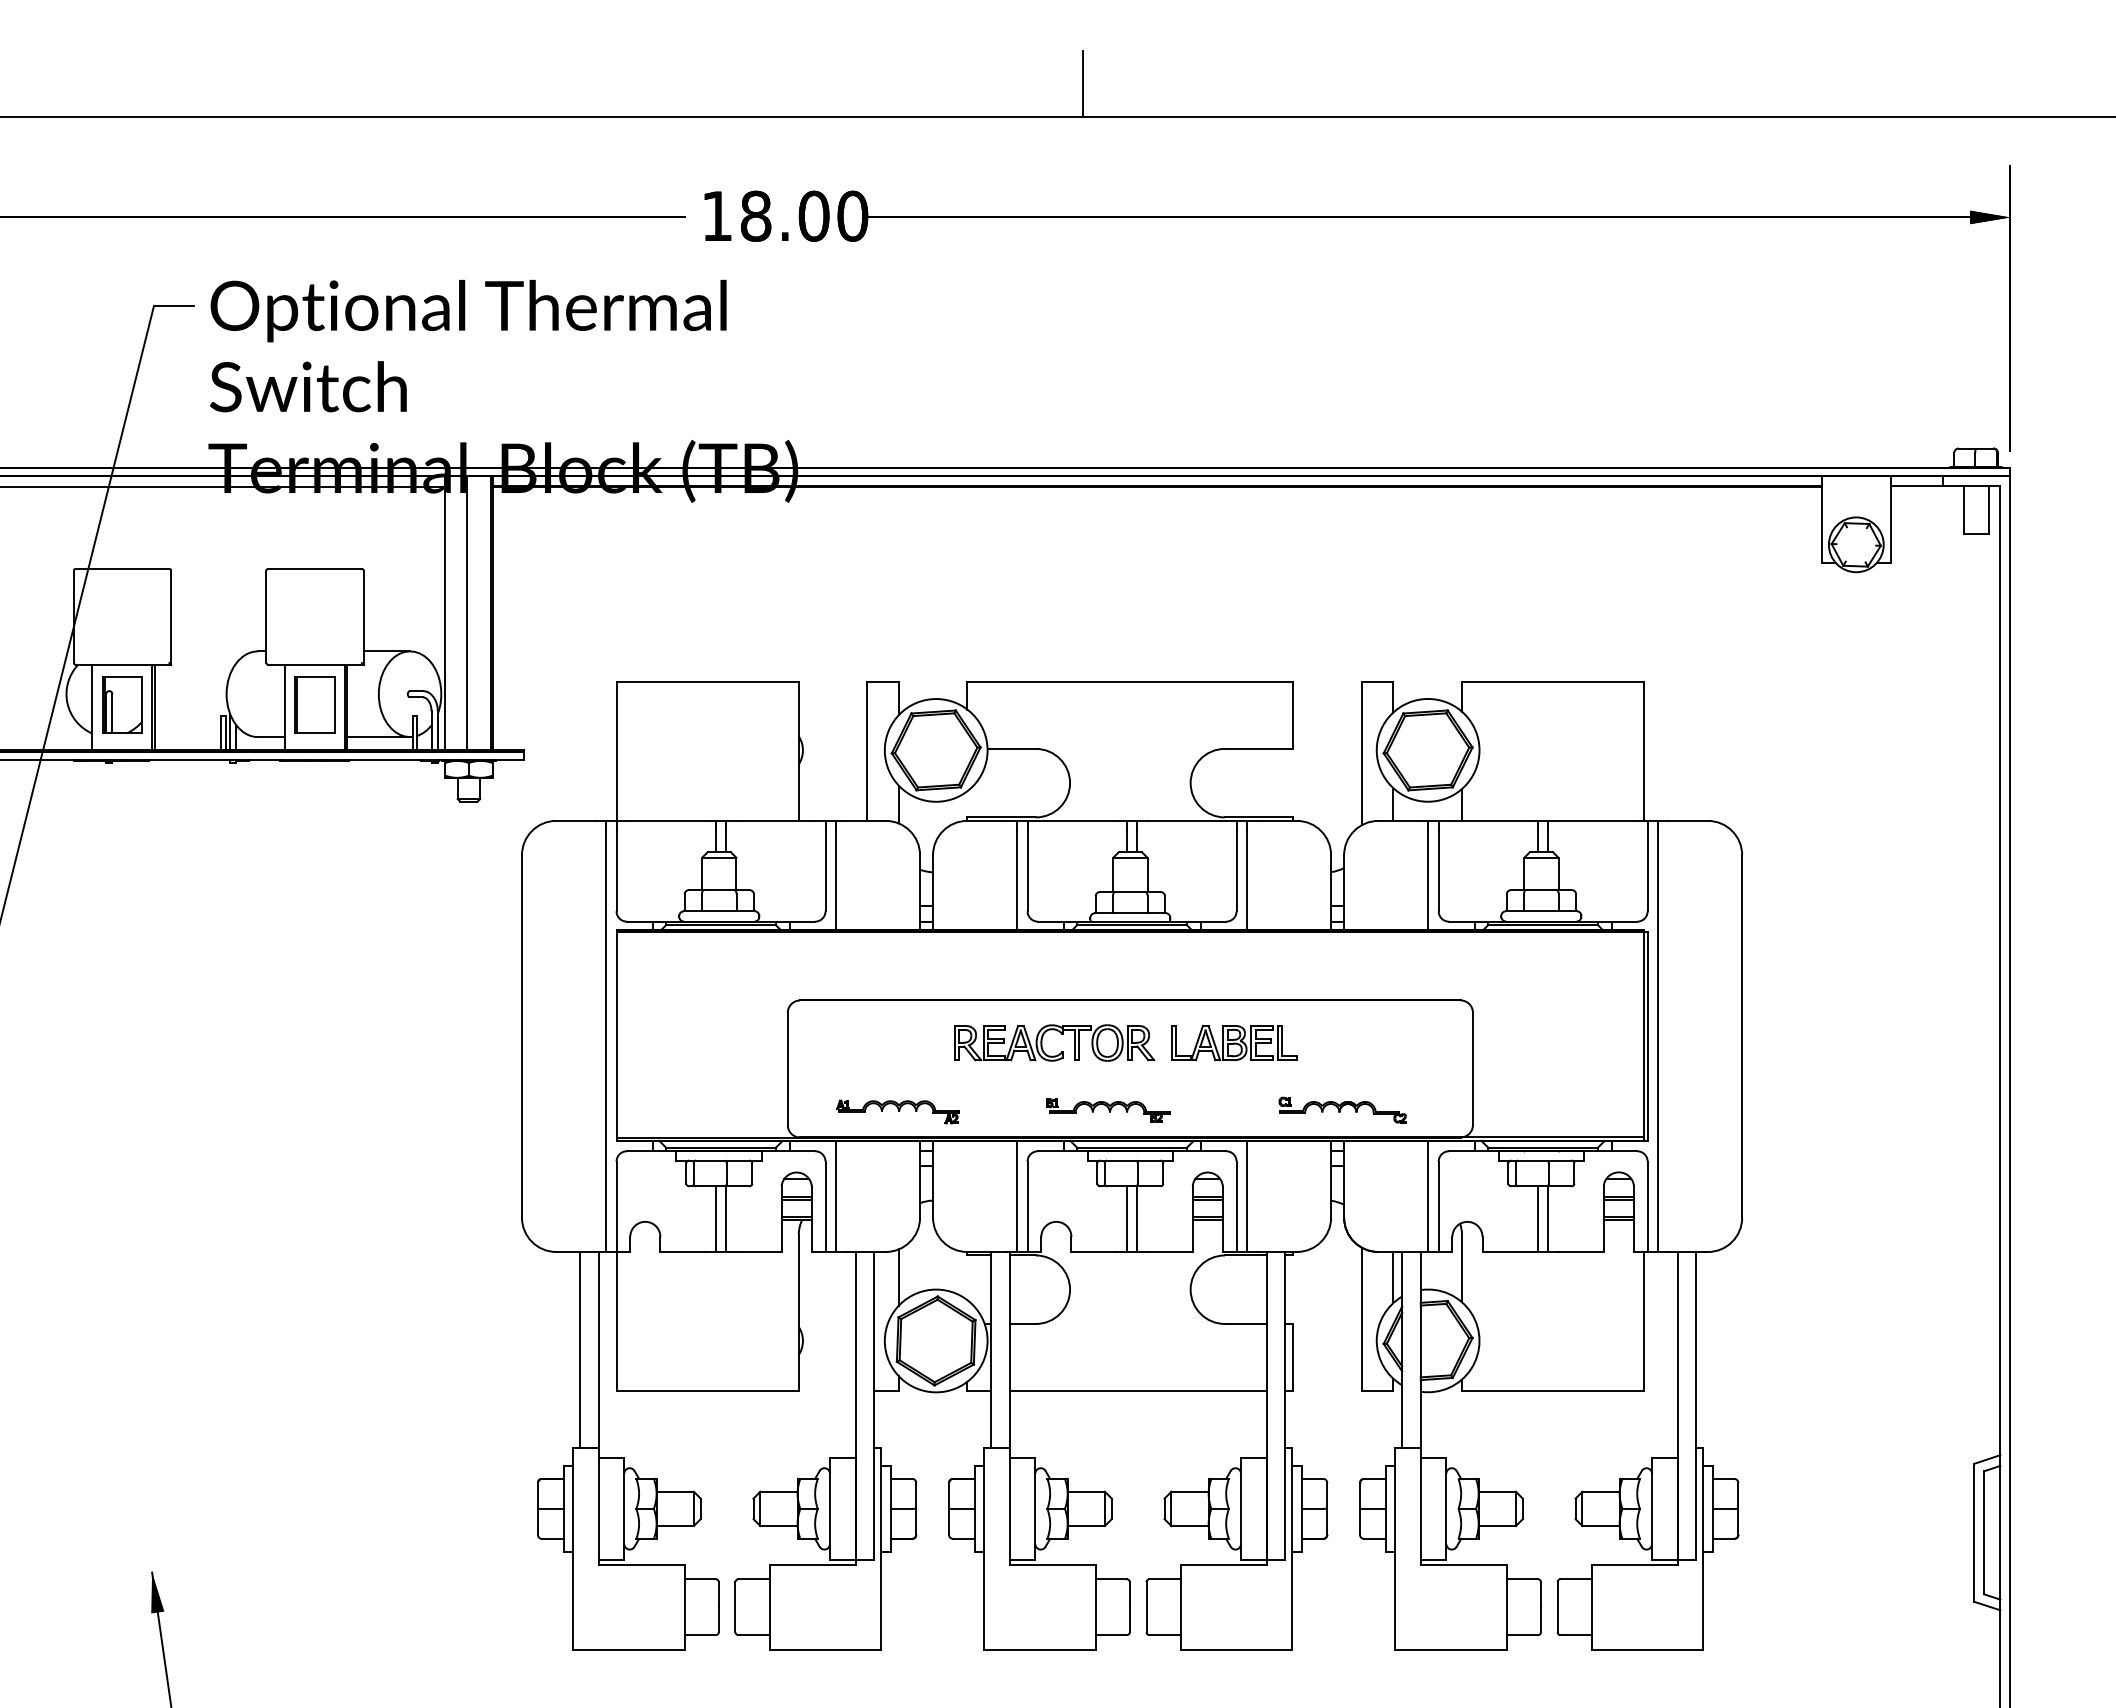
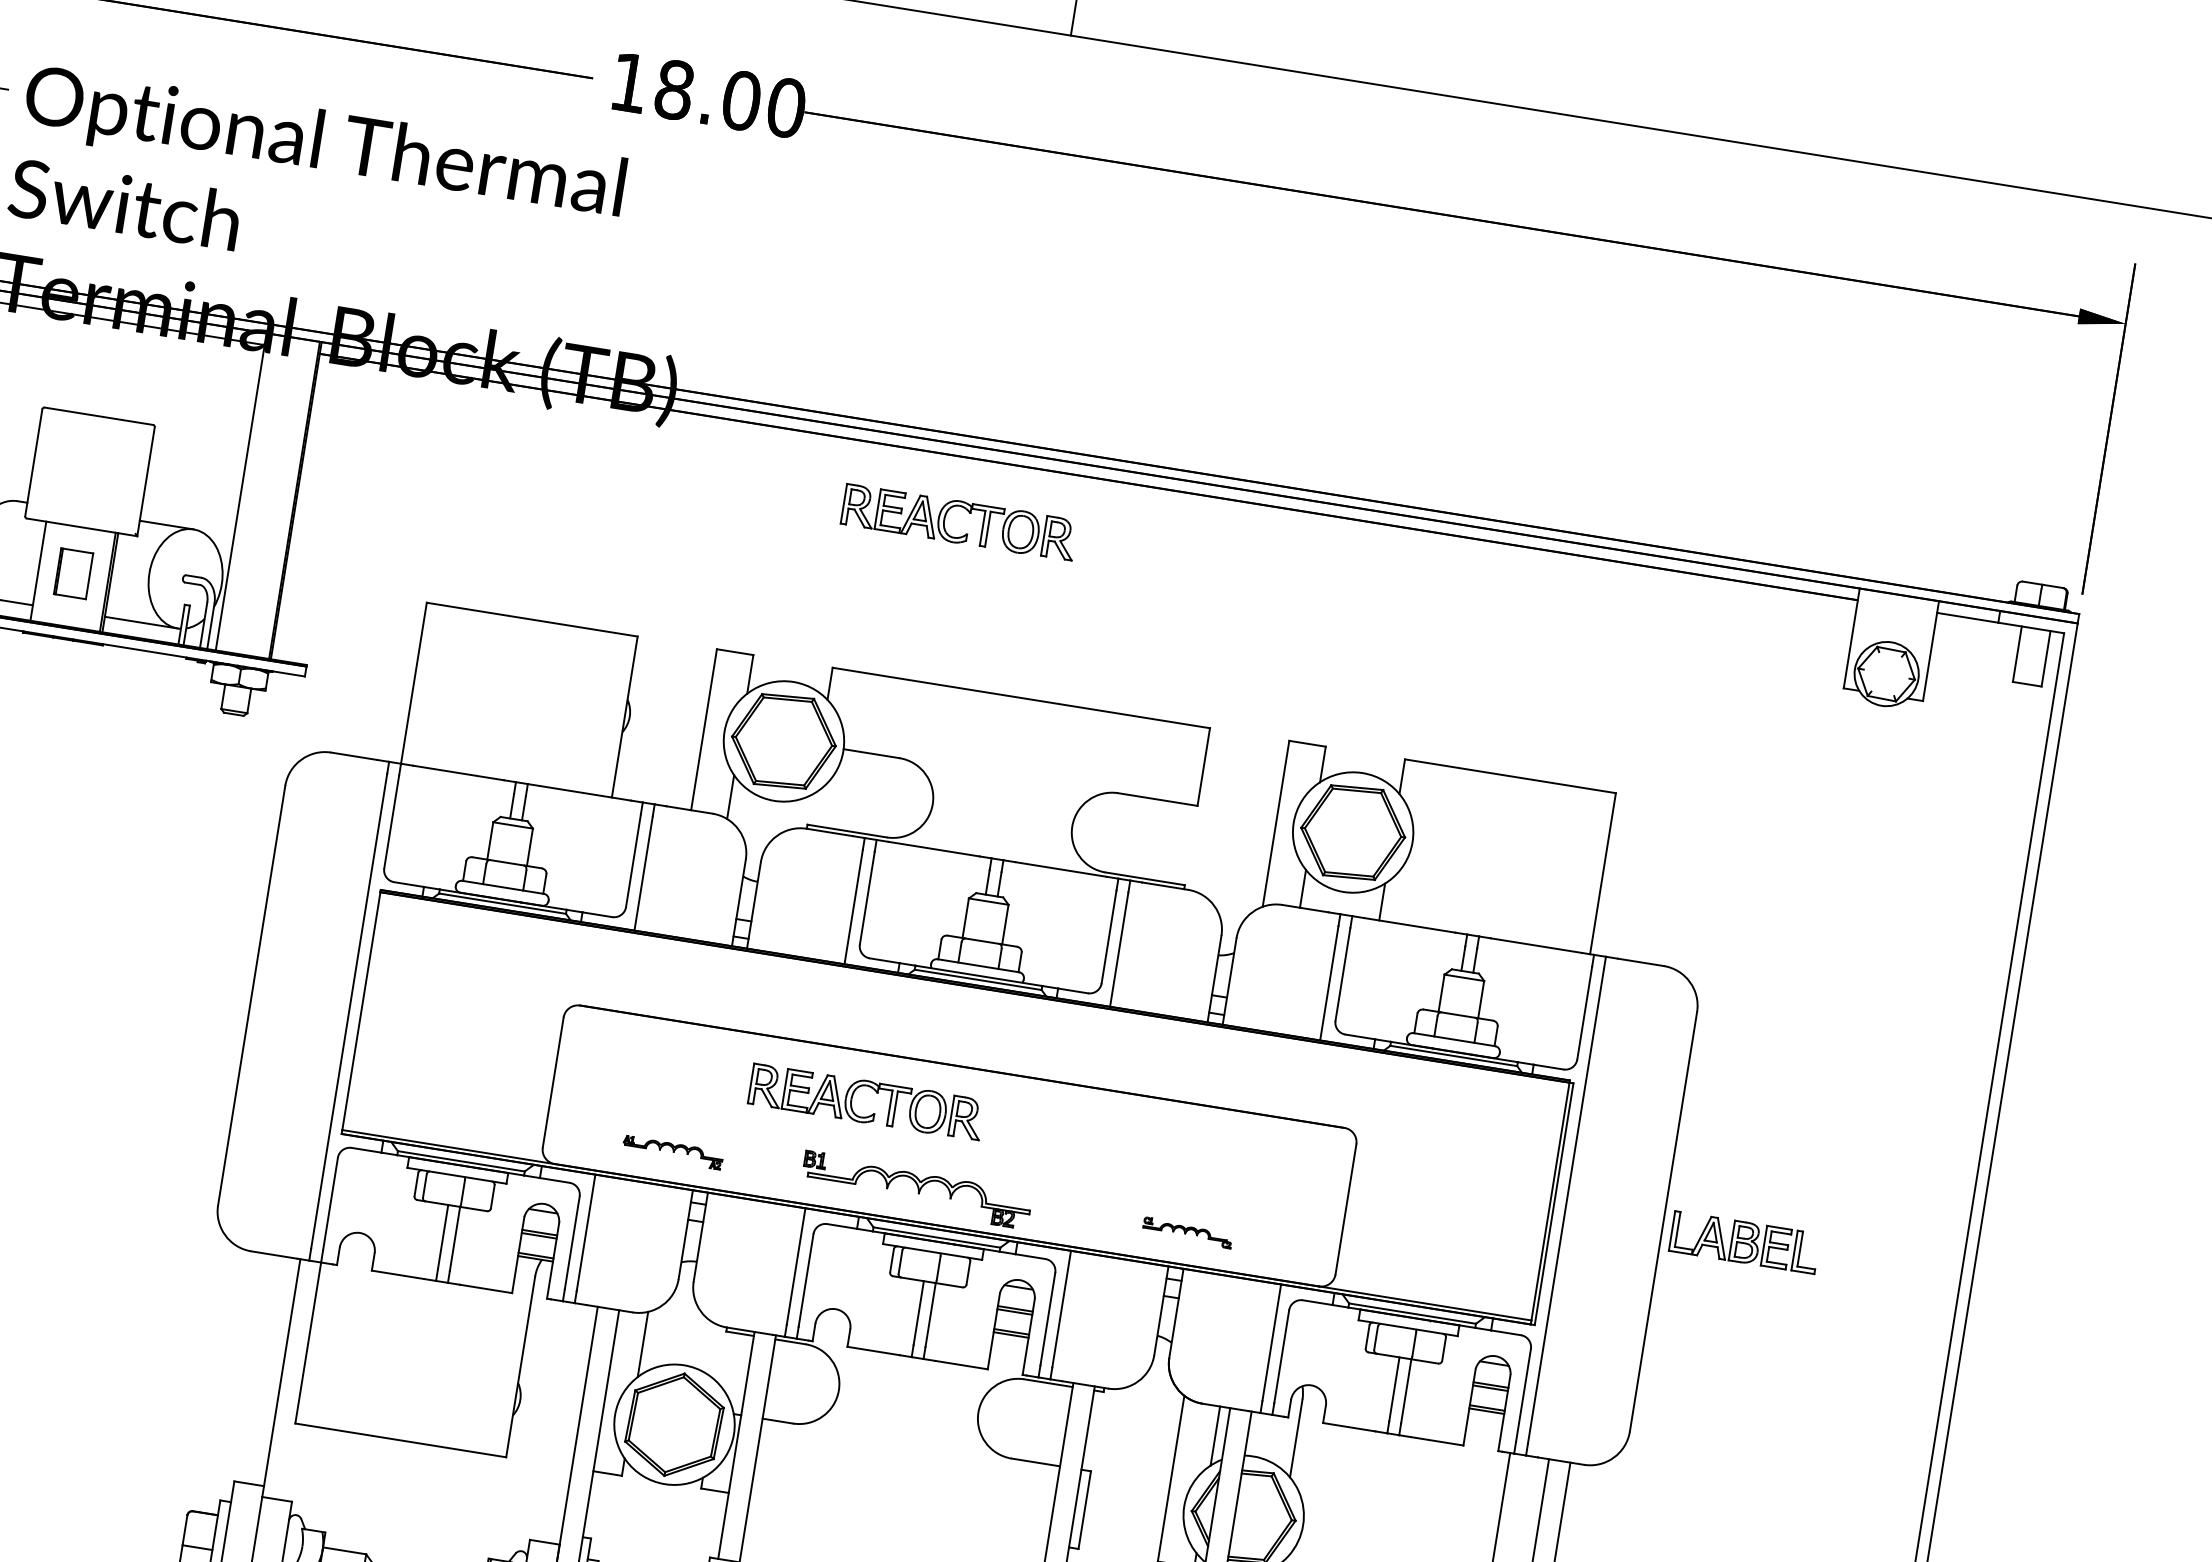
part: (1061, 533) -> (969, 513), added
line: (467, 613) -> (267, 496), removed
part: (314, 704) -> (73, 573), size x0.7
part: (1234, 1042) -> (1744, 1241), moved
part: (1342, 1109) -> (1187, 1232), size x0.6
part: (1108, 1110) -> (916, 1190), size x1.6
part: (897, 1111) -> (672, 1152), size x0.7
line: (580, 1349) -> (261, 1368), removed
line: (1137, 1391) -> (898, 1520), removed

